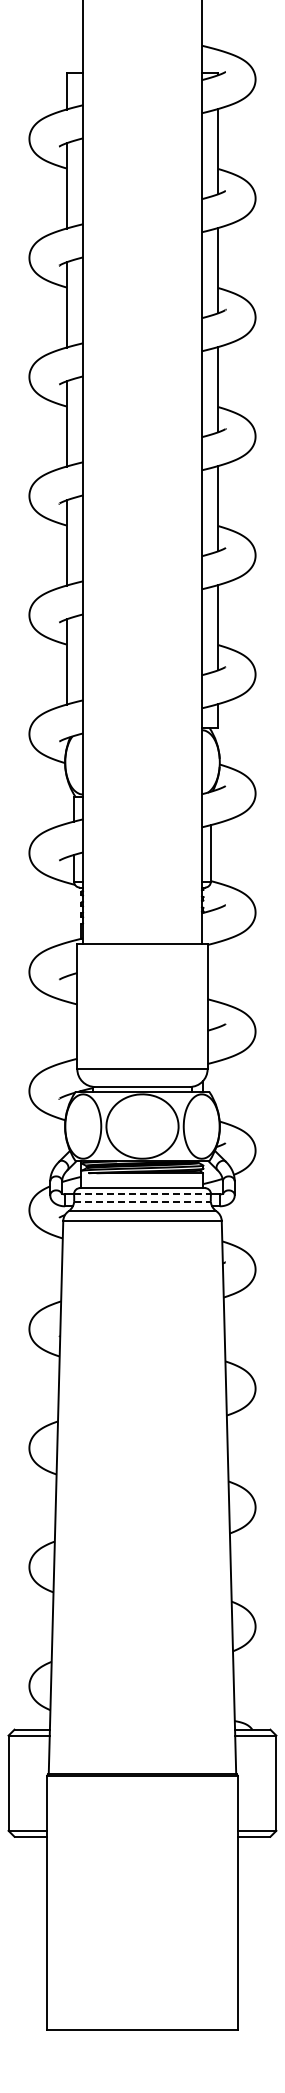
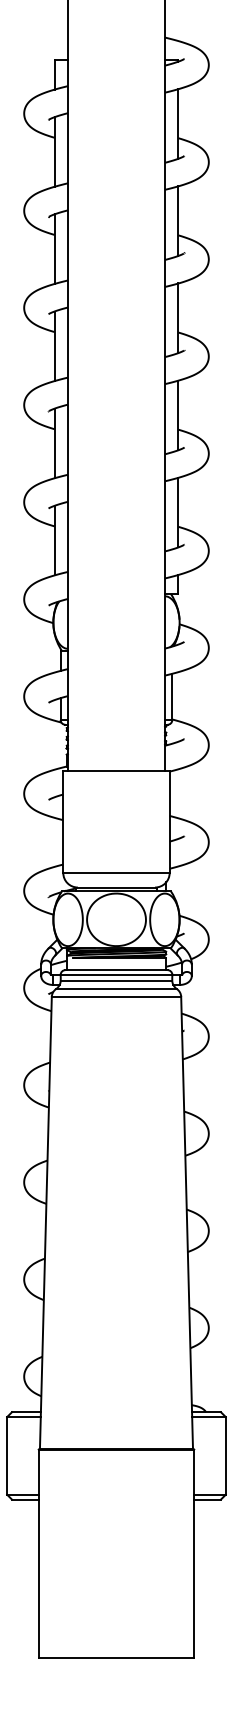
line: (142, 1193) -> (116, 974), dashed -> solid
line: (143, 1201) -> (117, 981), dashed -> solid

